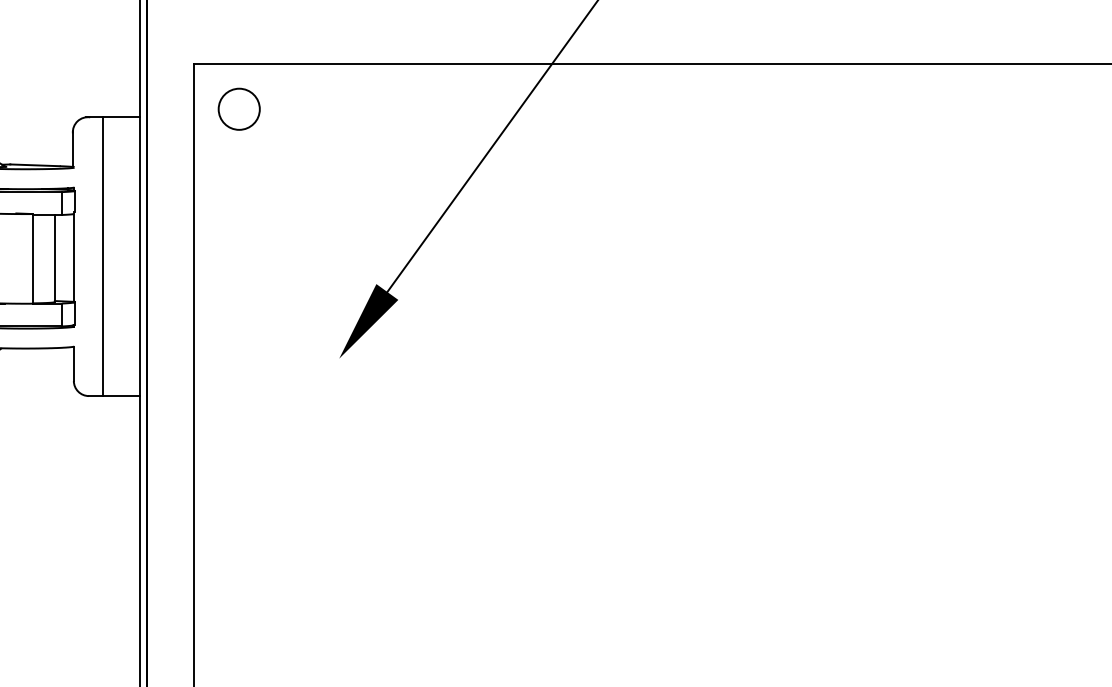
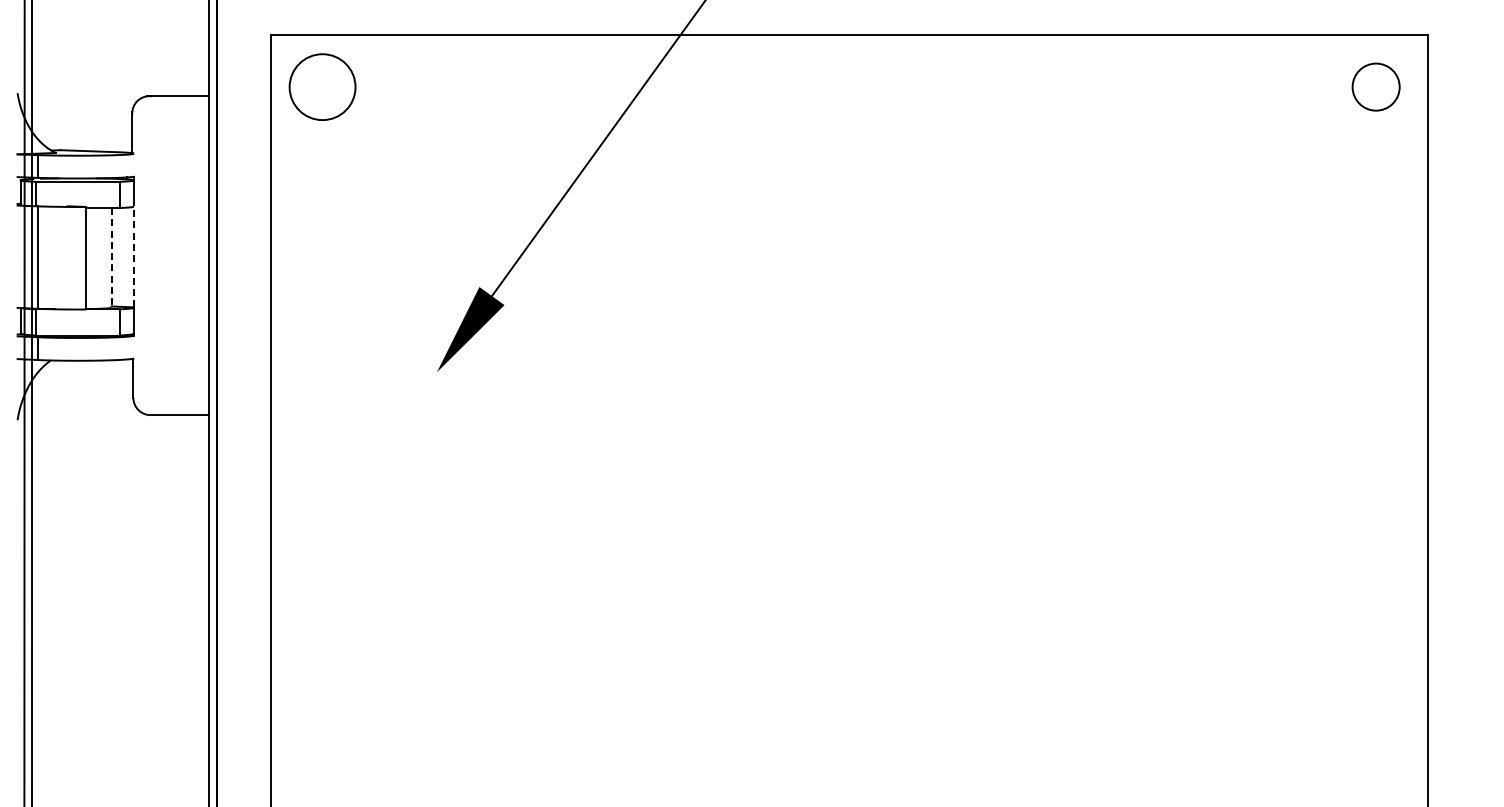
circle: (239, 108) -> (322, 86), size x1.4
line: (73, 256) -> (133, 255), solid -> dashed
line: (103, 256) -> (167, 255), removed
line: (54, 258) -> (111, 257), solid -> dashed

